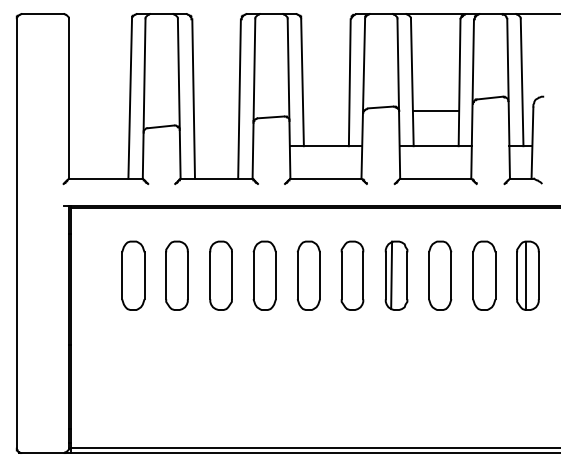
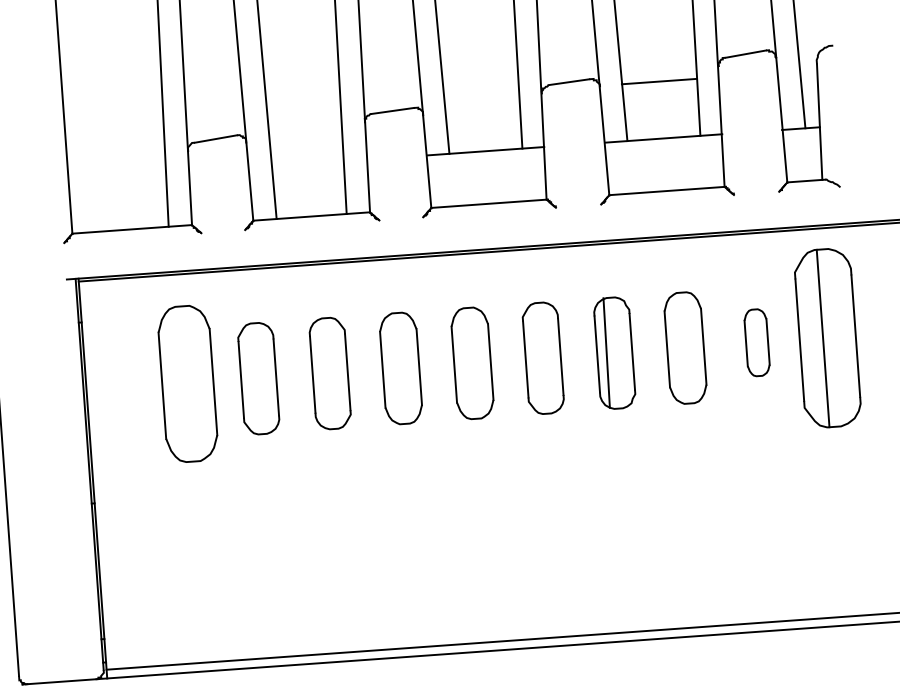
part: (133, 275) -> (188, 383), size x1.4
part: (484, 275) -> (757, 342), size x0.6
part: (527, 275) -> (827, 337), size x1.6

